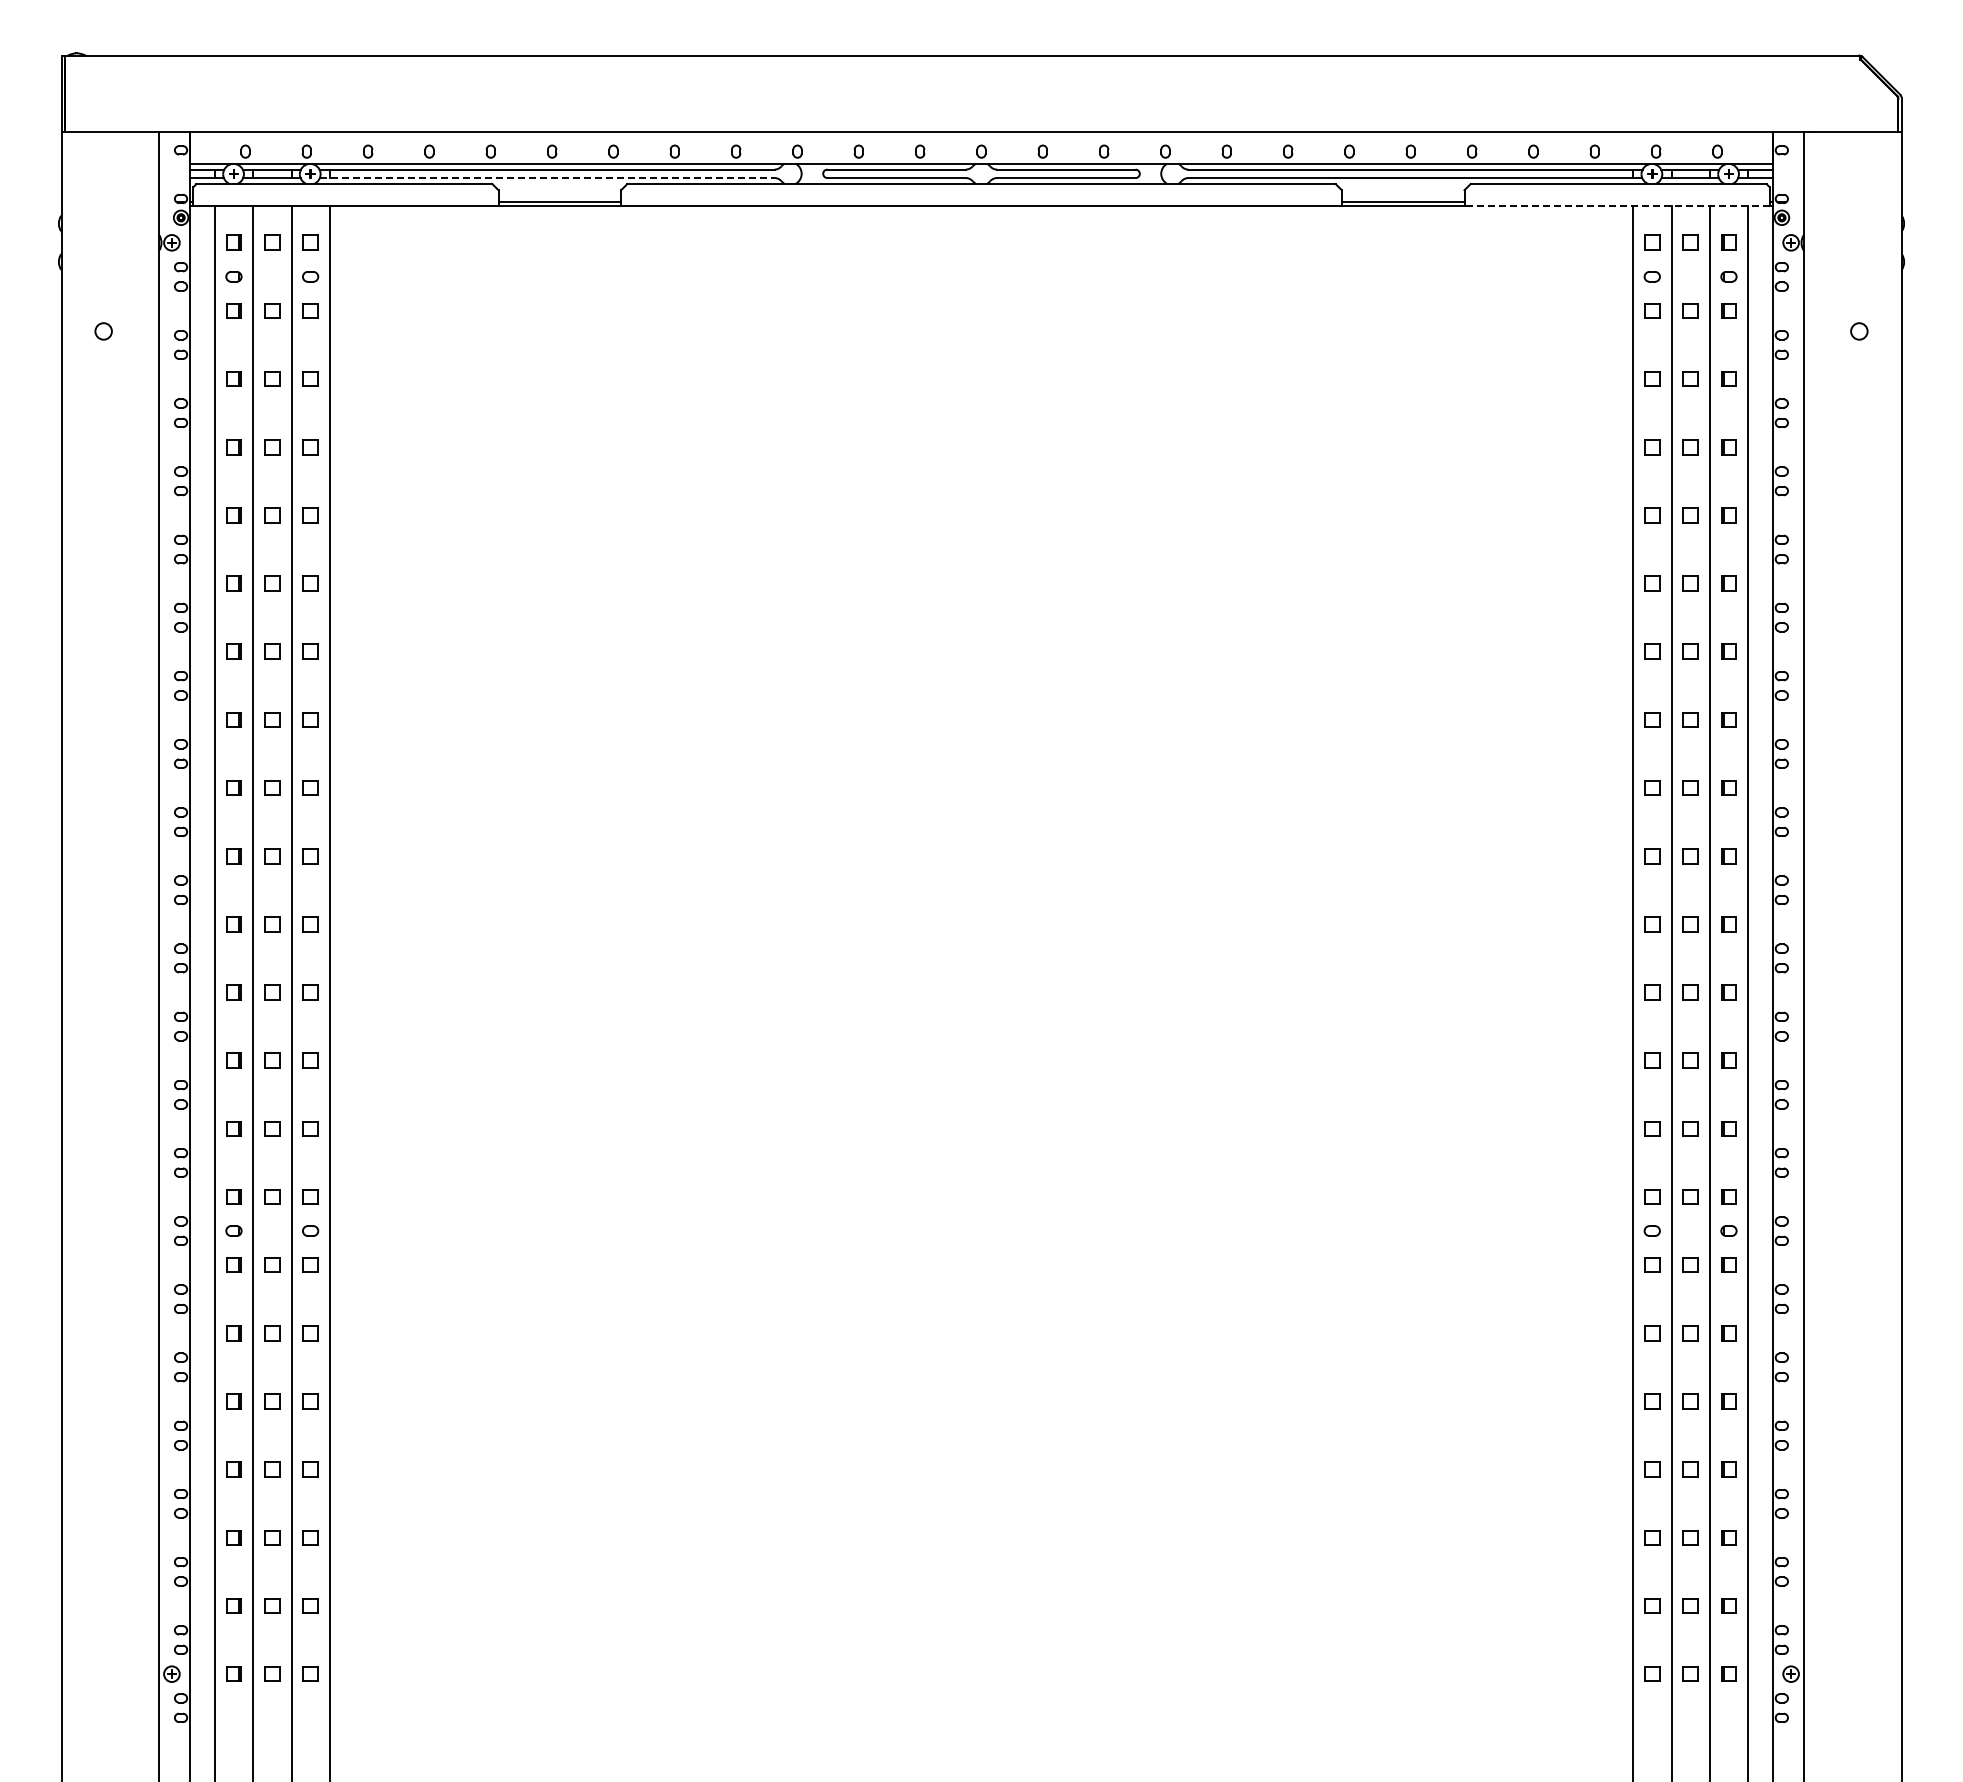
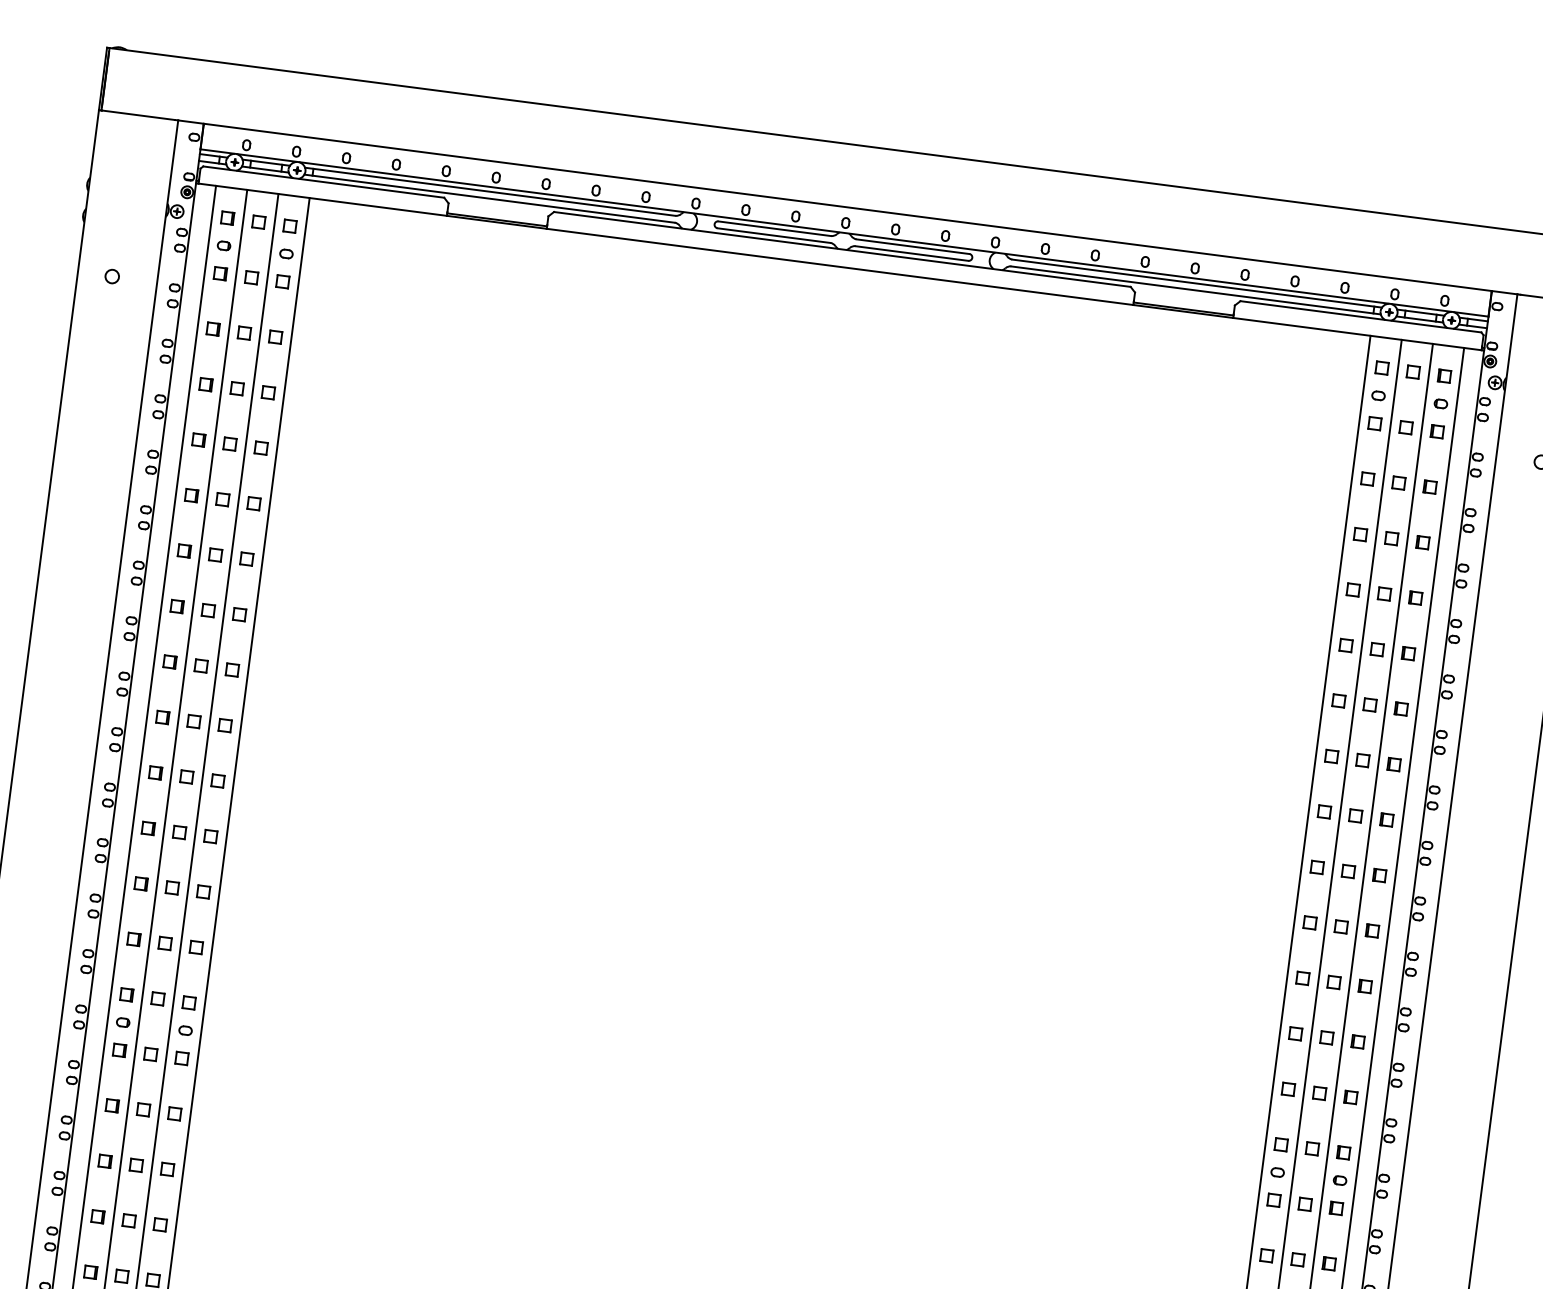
line: (547, 178) -> (489, 199), dashed -> solid
line: (1617, 205) -> (1357, 334), dashed -> solid

